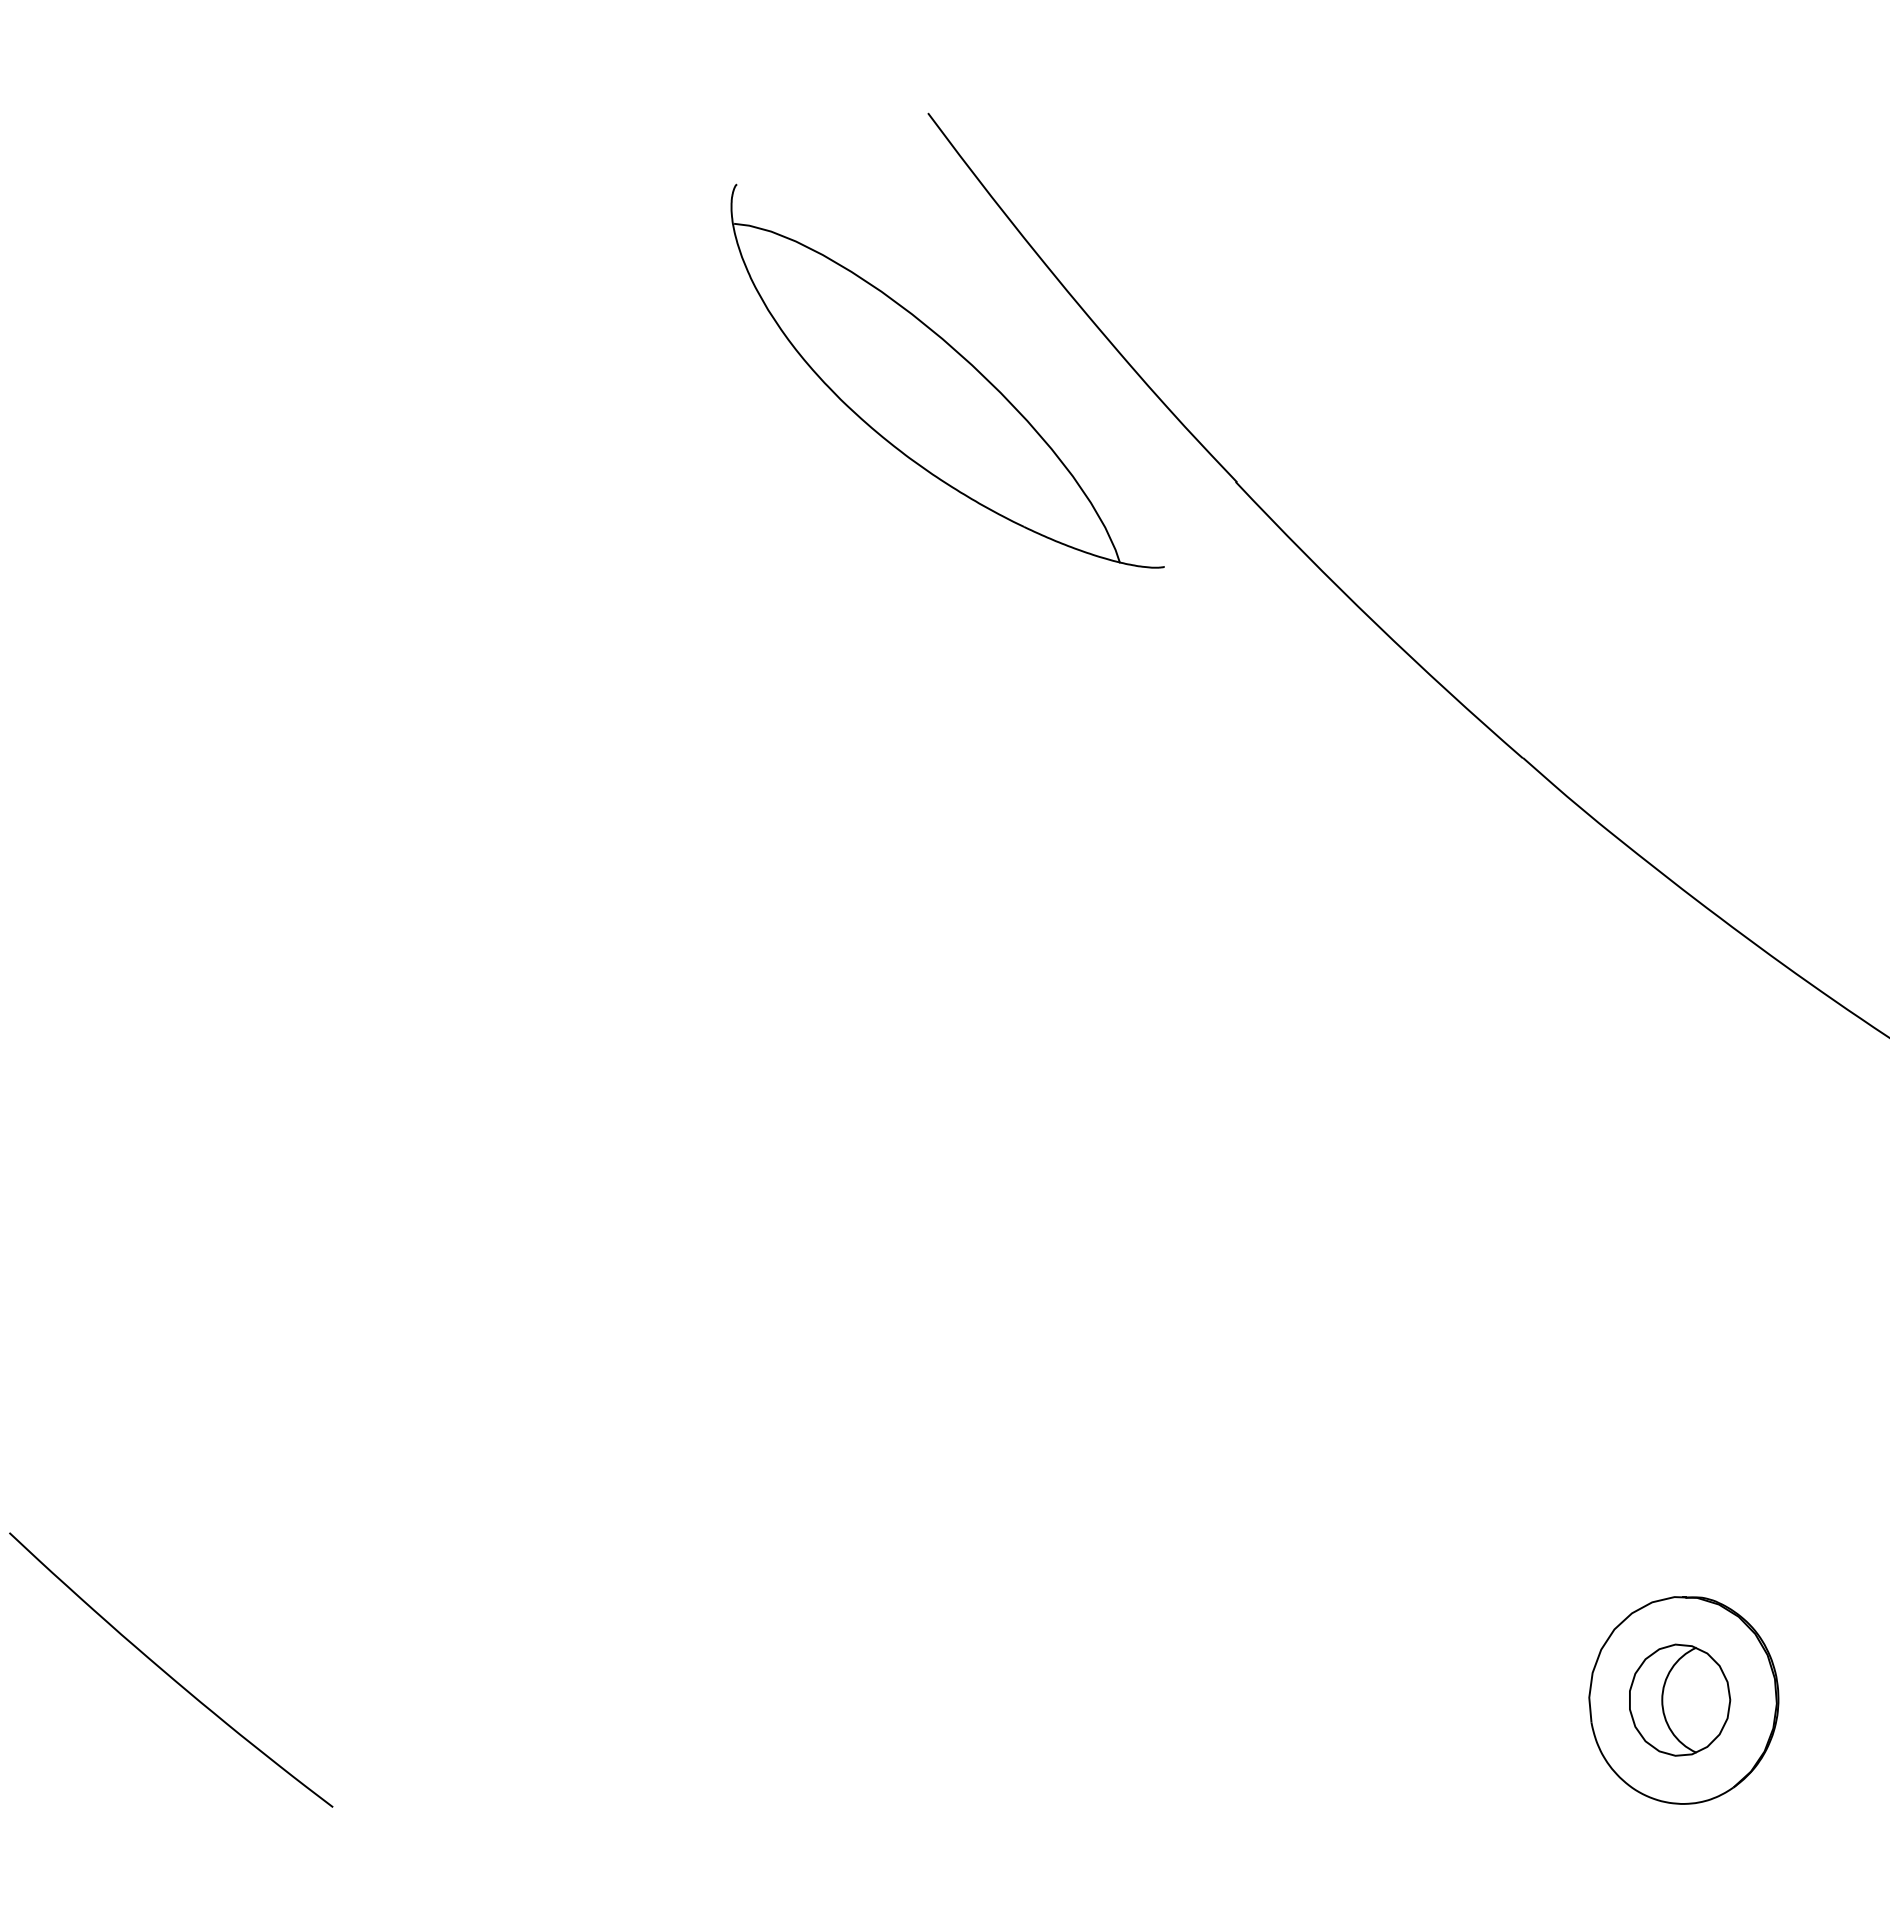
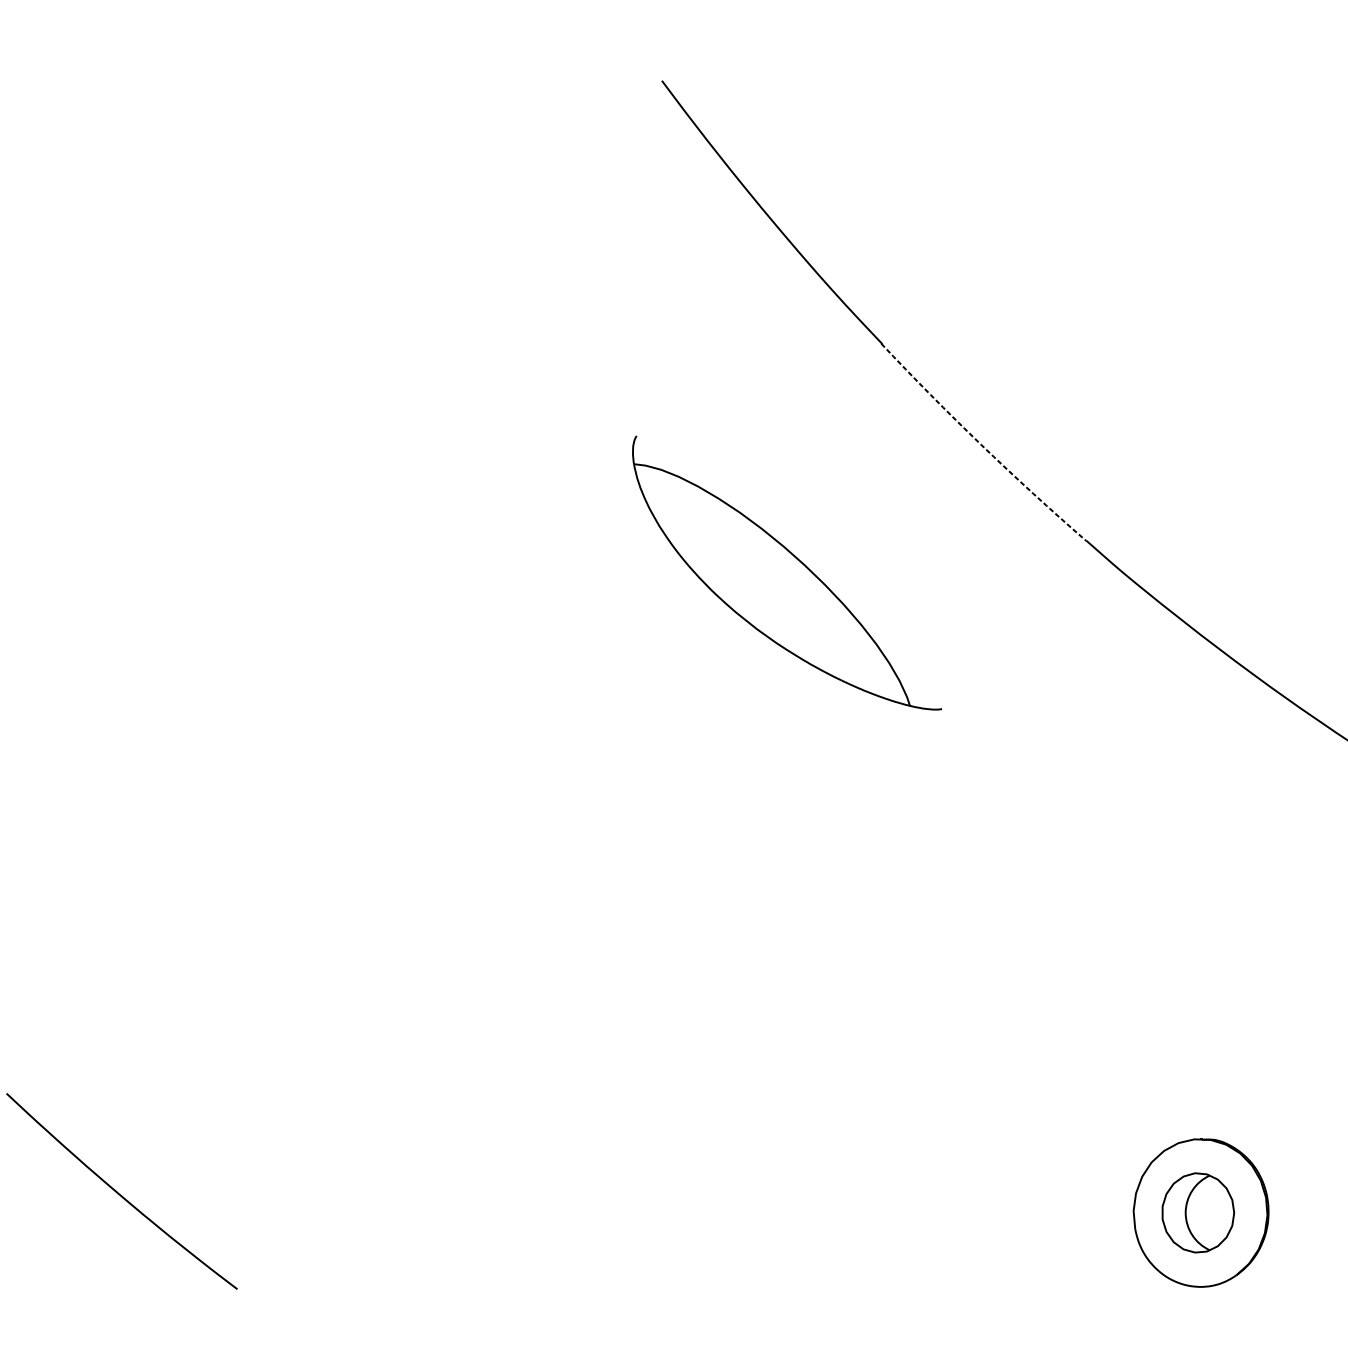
part: (947, 375) -> (787, 572), moved
arc: (1375, 623) -> (981, 444), solid -> dashed

